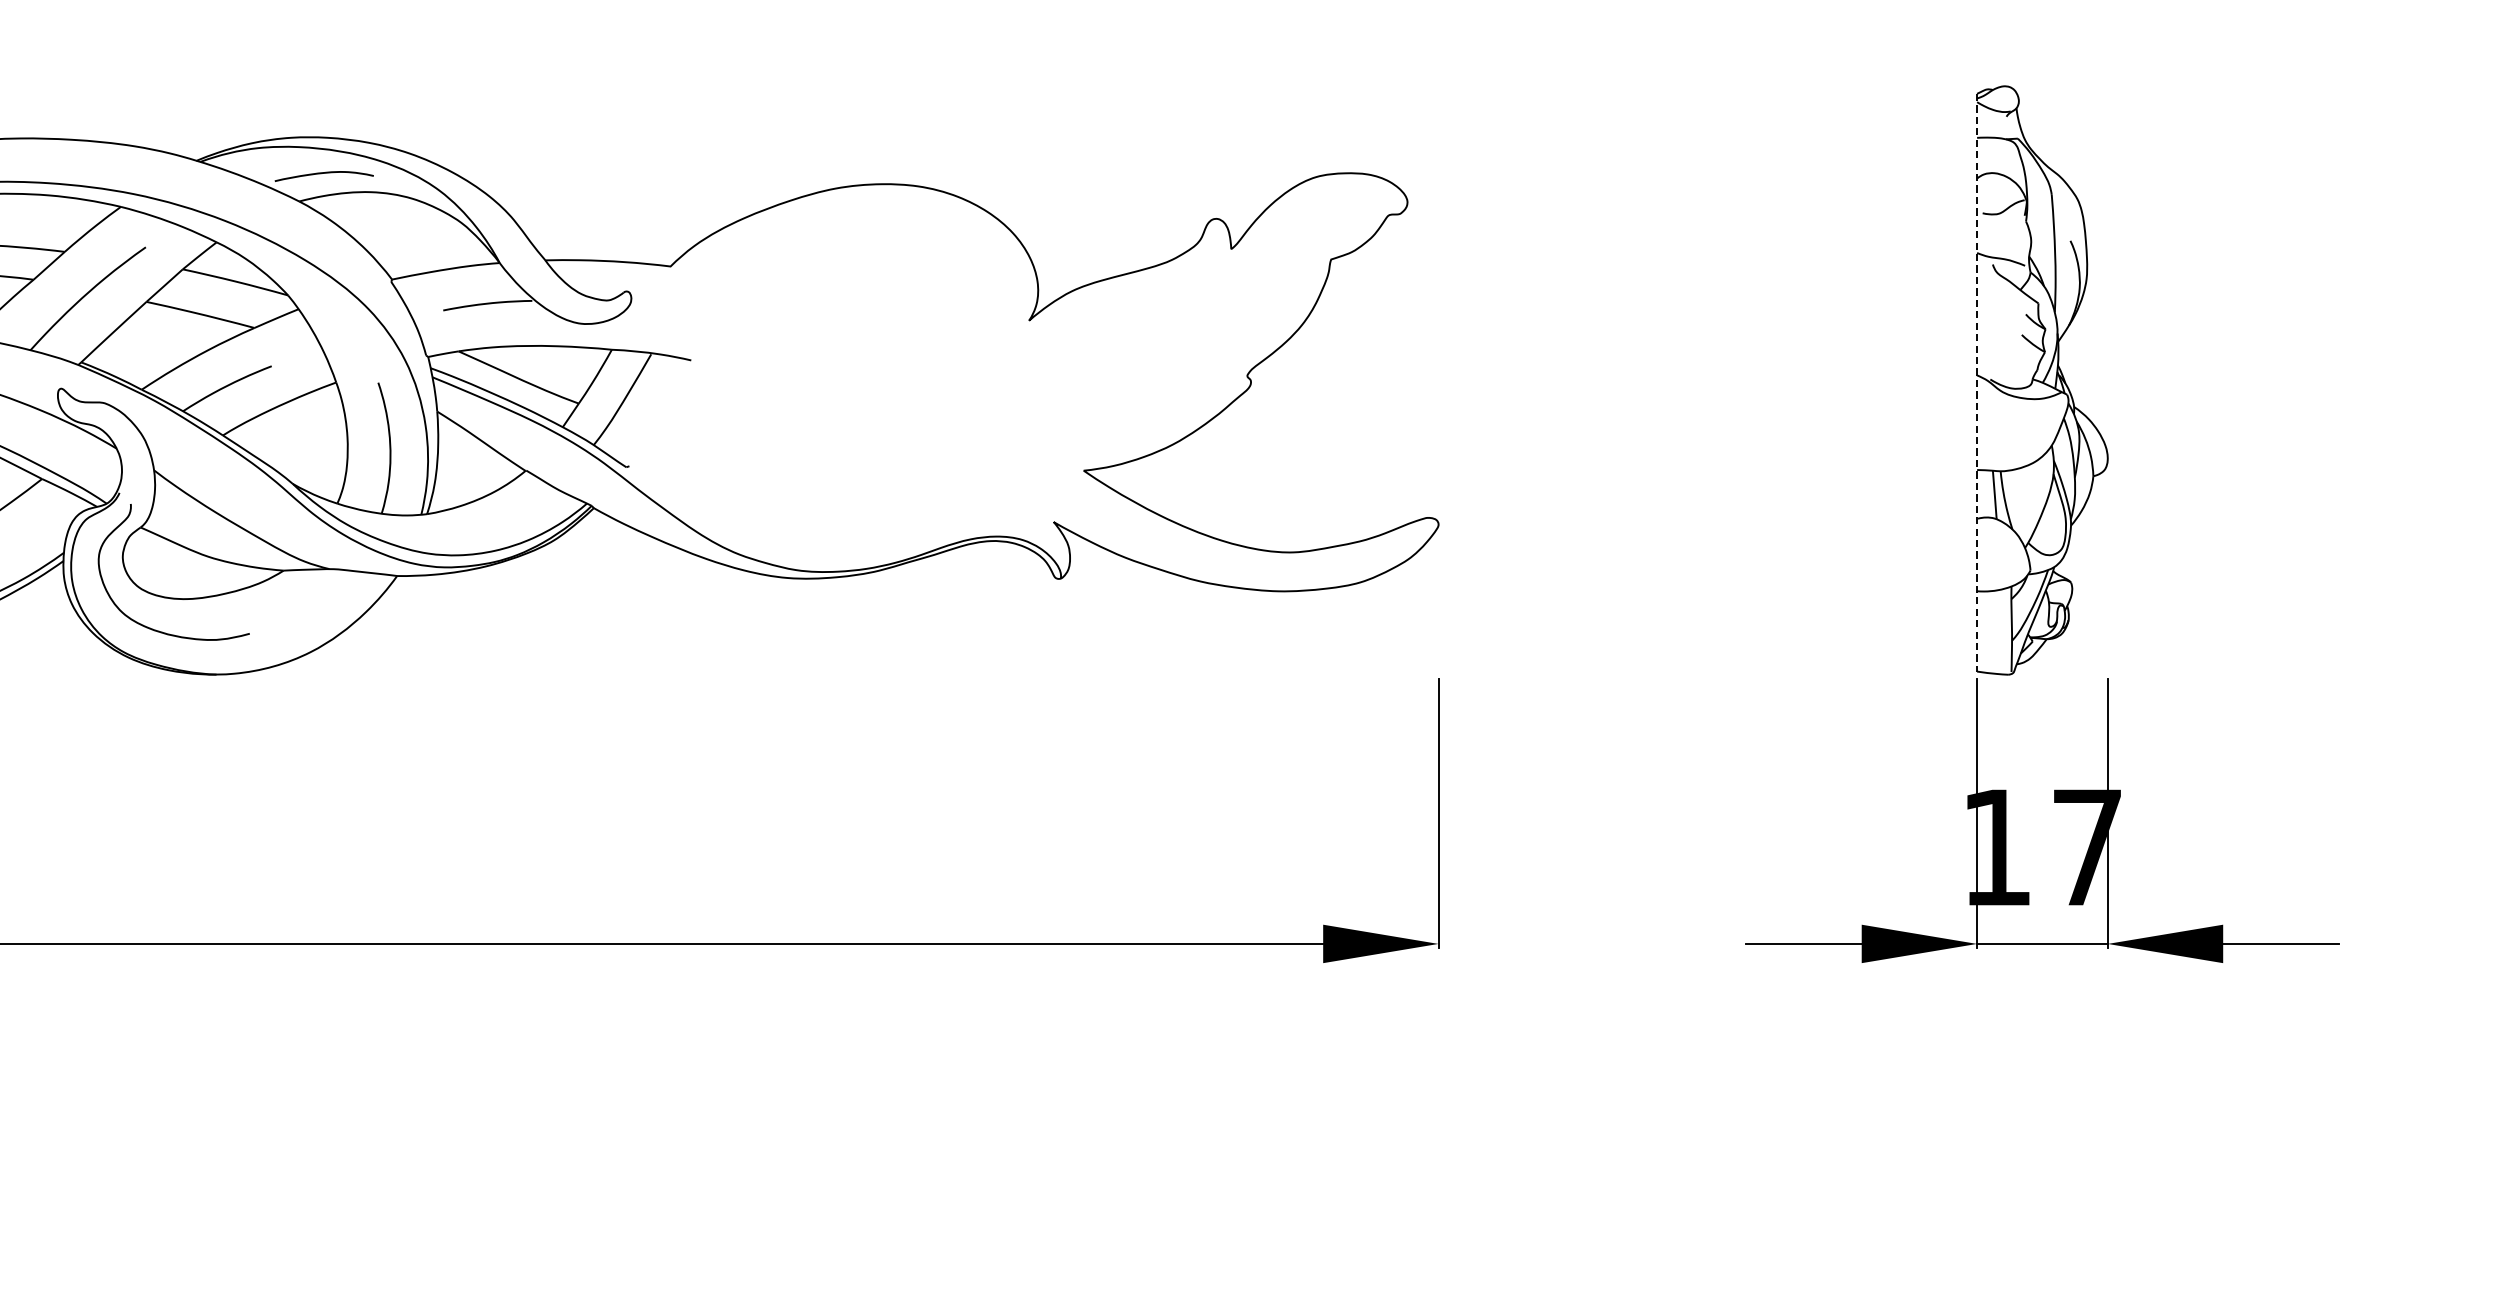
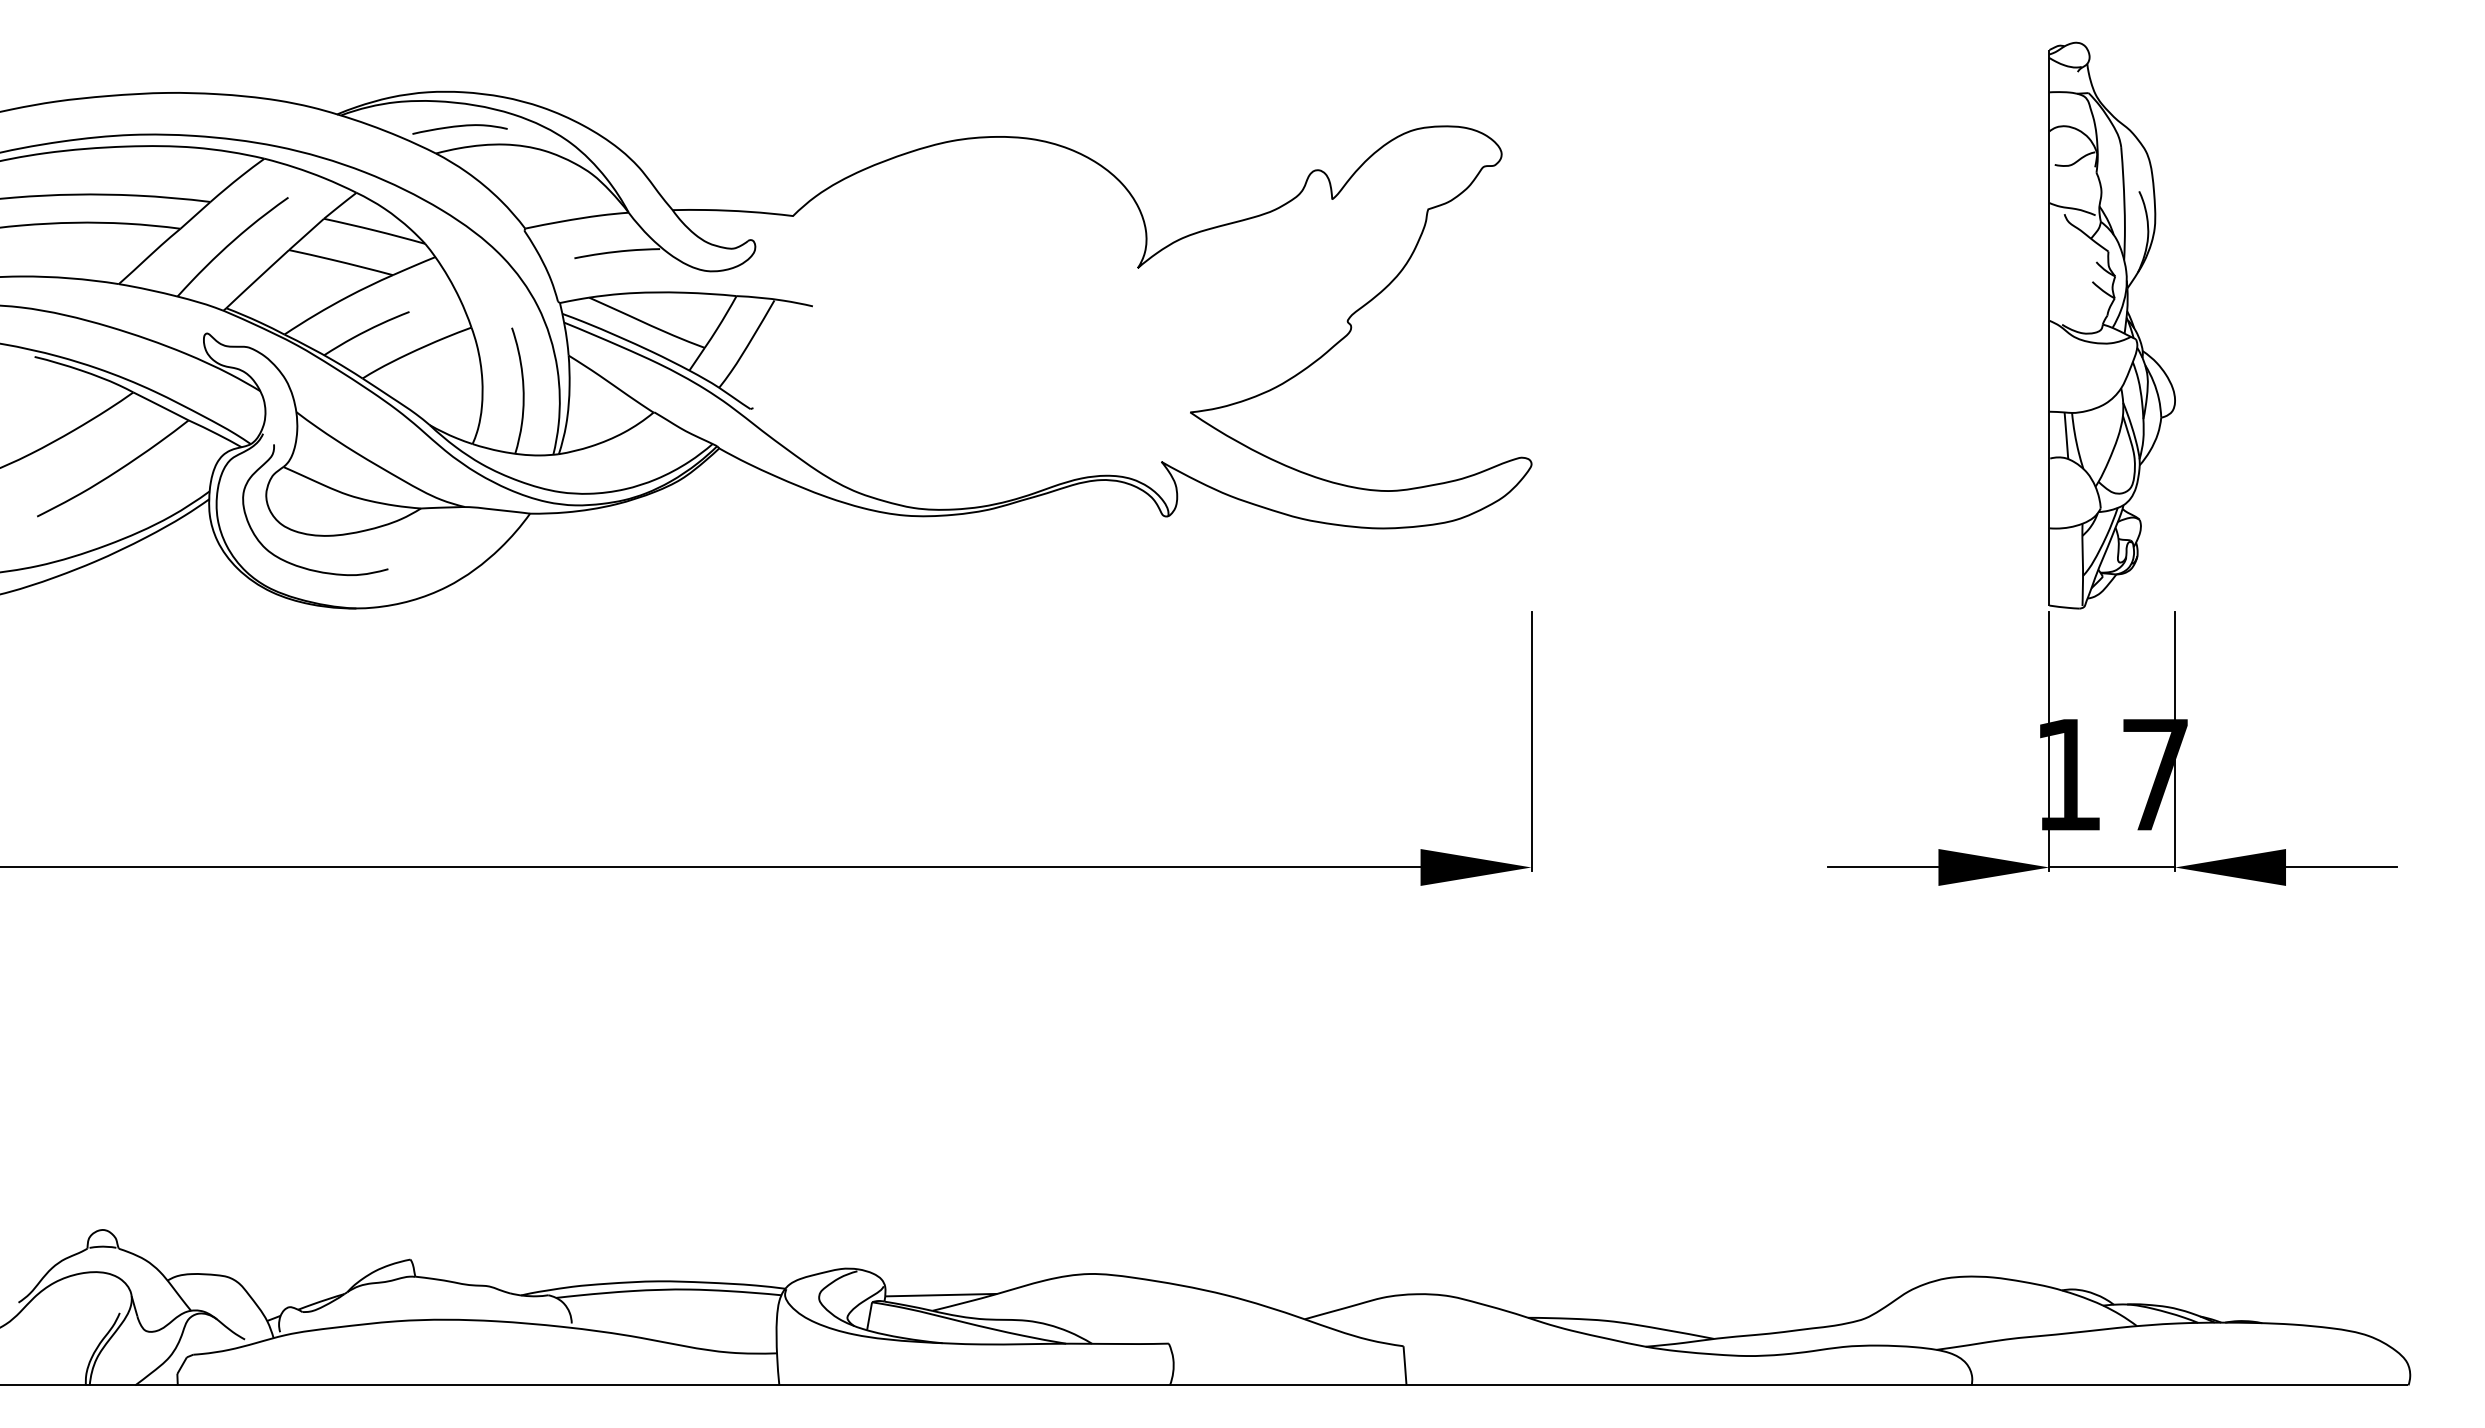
line: (1977, 382) -> (2049, 327), dashed -> solid

